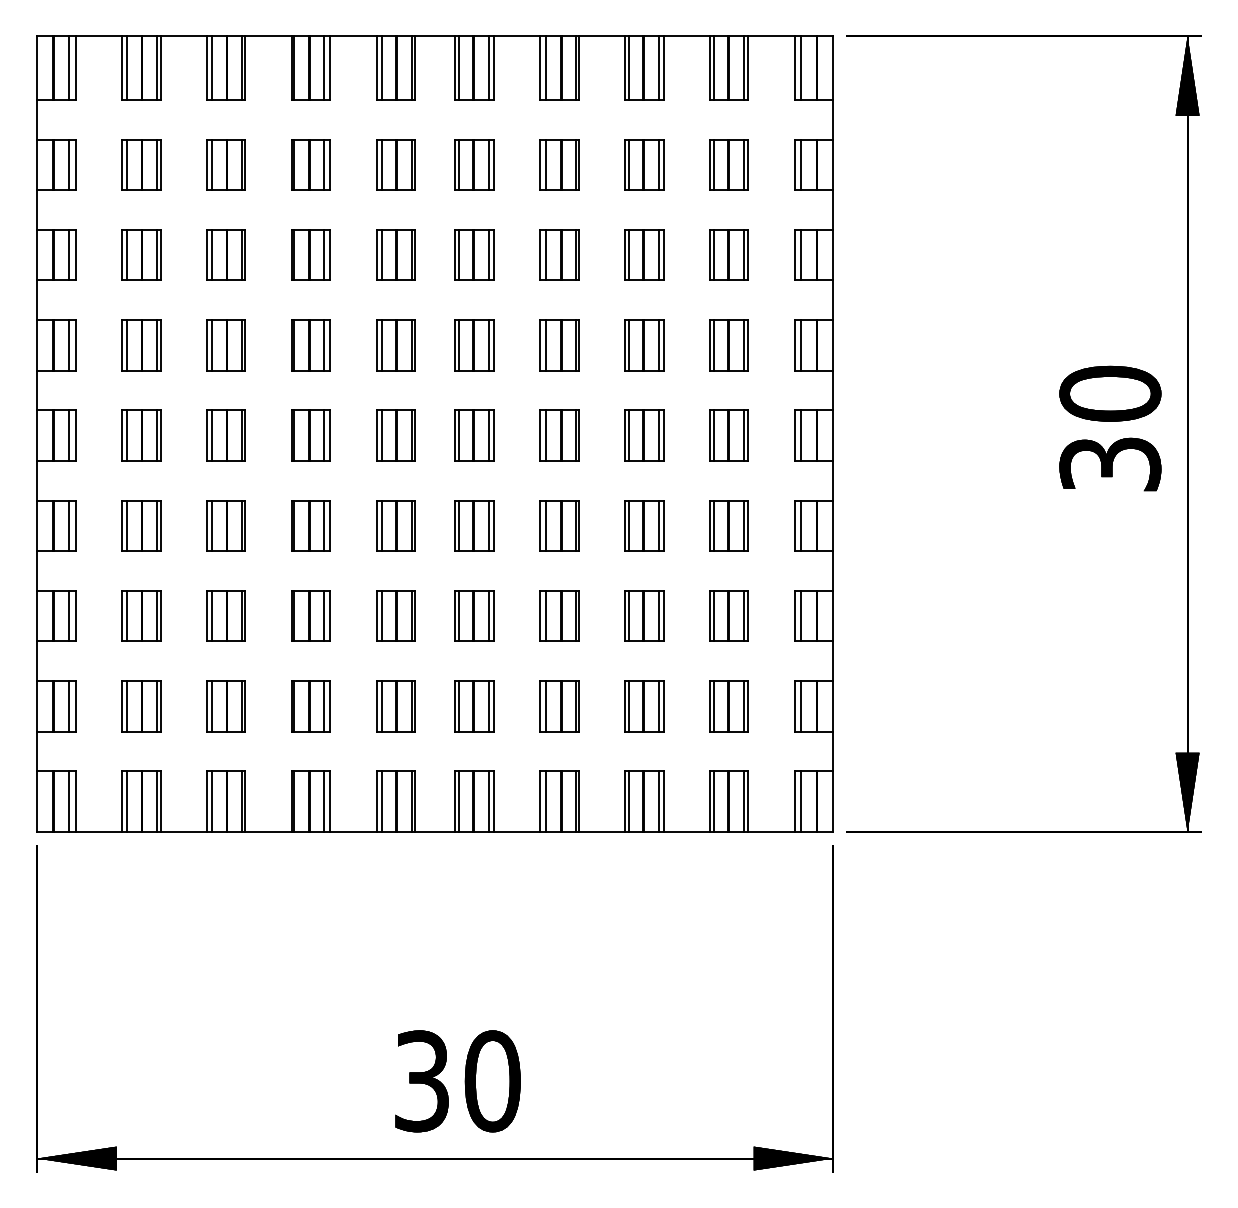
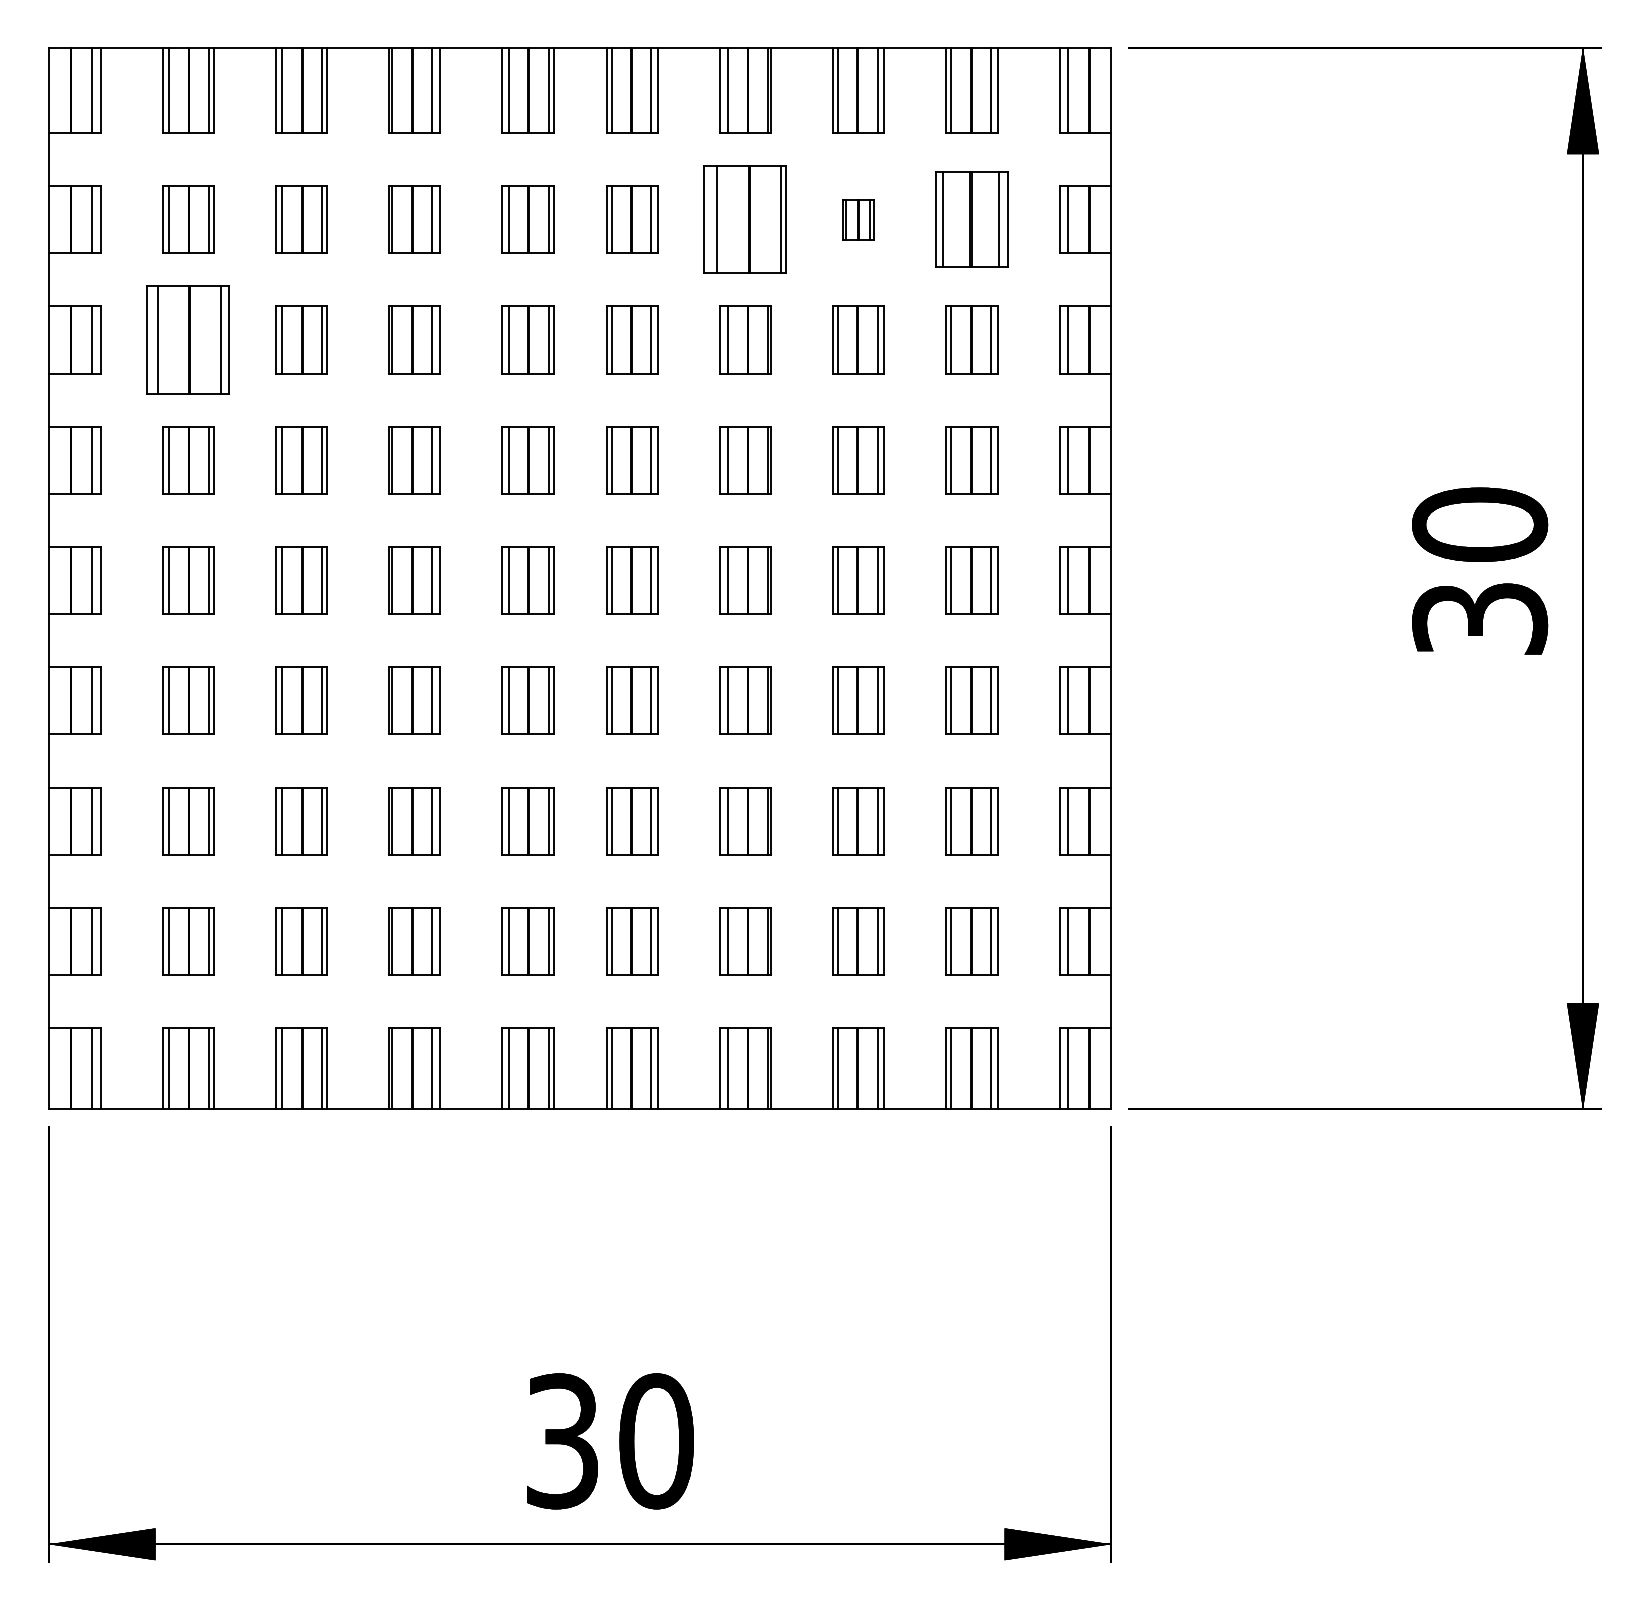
part: (559, 164) -> (745, 219), size x1.6
part: (644, 164) -> (858, 219), size x0.6
part: (728, 164) -> (970, 219), size x1.4
part: (141, 254) -> (188, 339), size x1.6

